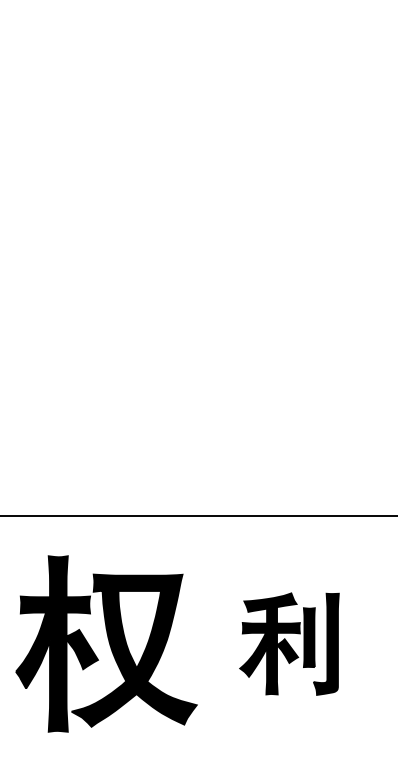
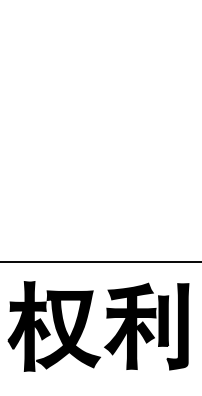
part: (288, 643) -> (146, 326), size x1.67

